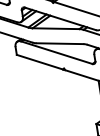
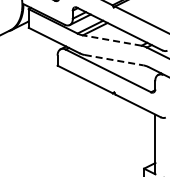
line: (56, 28) -> (112, 40), solid -> dashed
line: (60, 43) -> (114, 60), solid -> dashed

